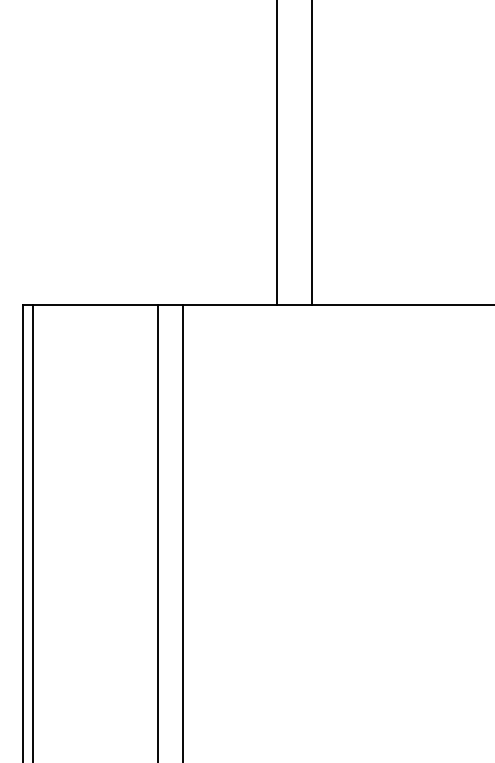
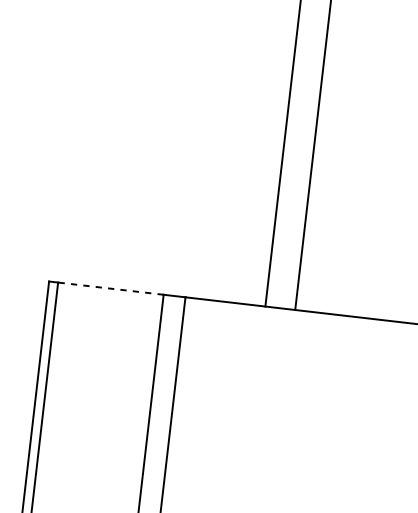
line: (94, 305) -> (110, 288), solid -> dashed

